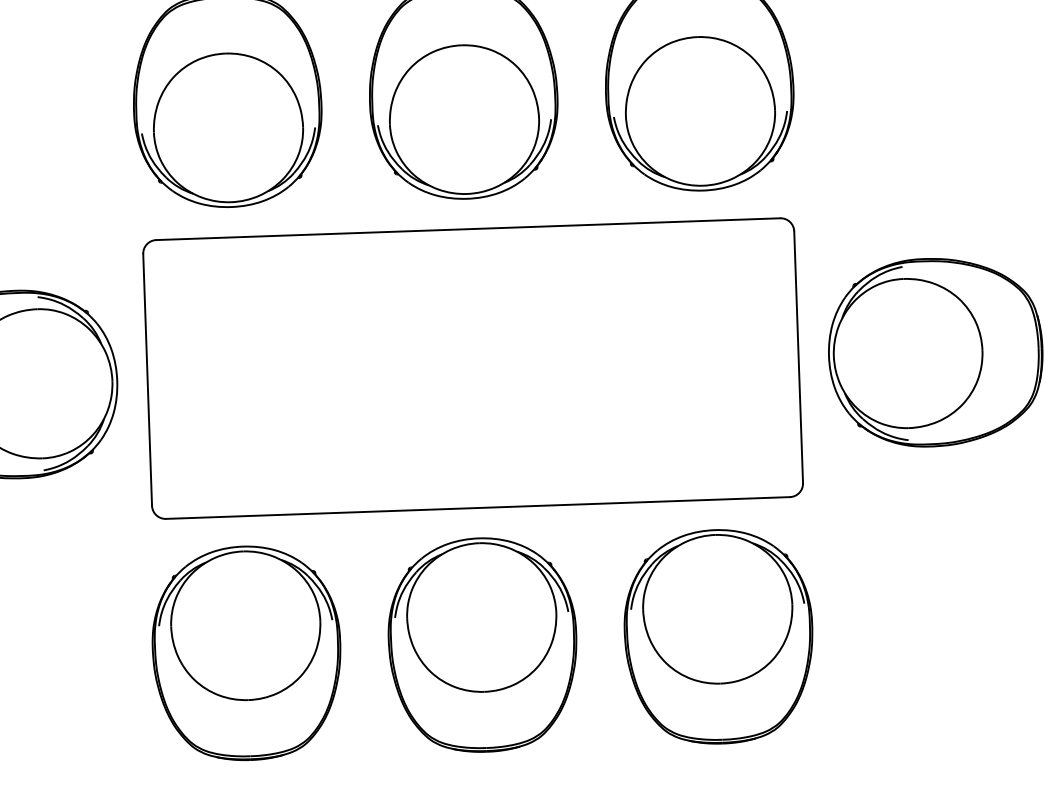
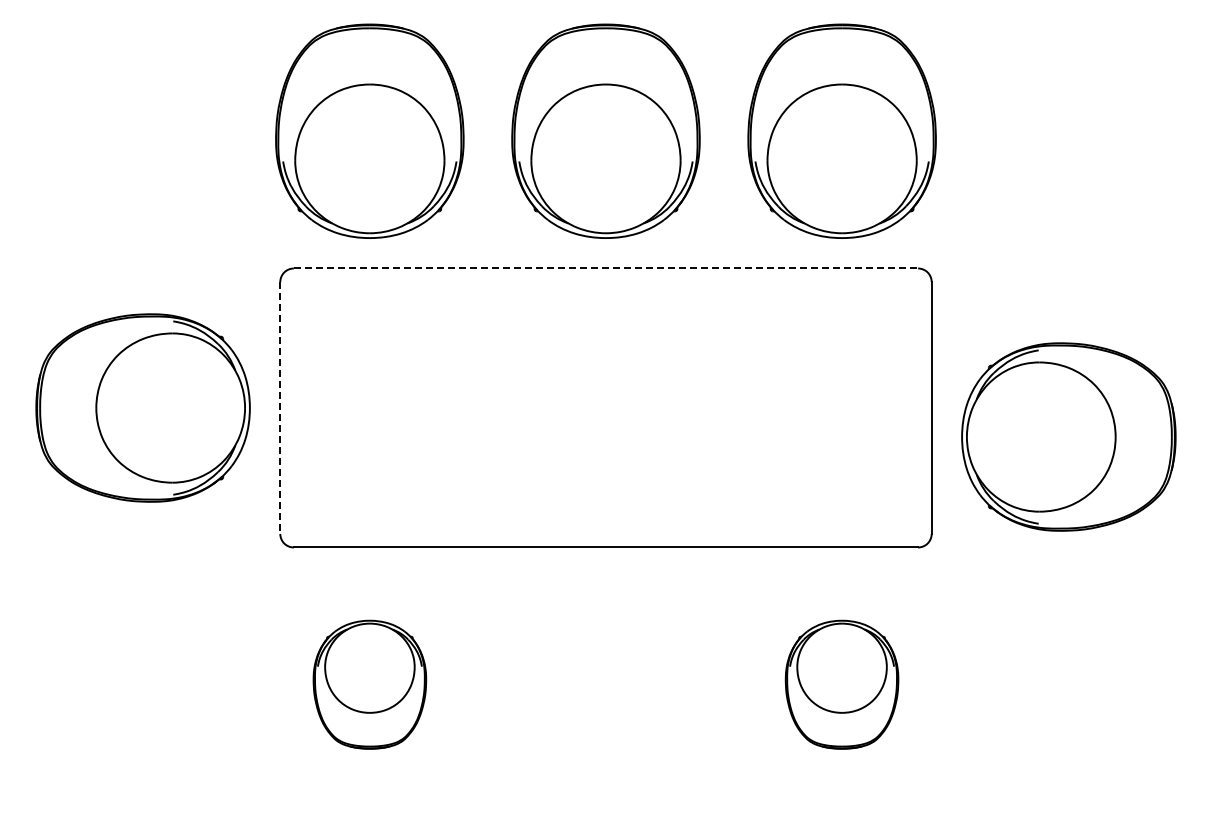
line: (468, 229) -> (606, 268), solid -> dashed
part: (935, 351) -> (1068, 436), moved
line: (147, 379) -> (280, 407), solid -> dashed
part: (718, 636) -> (841, 684), size x0.6
part: (482, 644) -> (605, 684), removed
part: (246, 653) -> (369, 684), size x0.6

